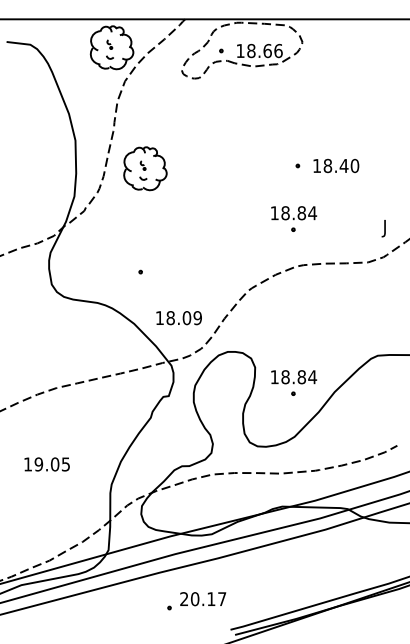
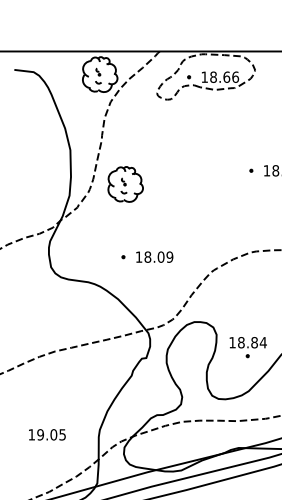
part: (145, 168) -> (125, 184), moved
part: (294, 218) -> (248, 213), removed
text: (178, 318) -> (154, 257), moved
text: (46, 464) -> (46, 434), moved

